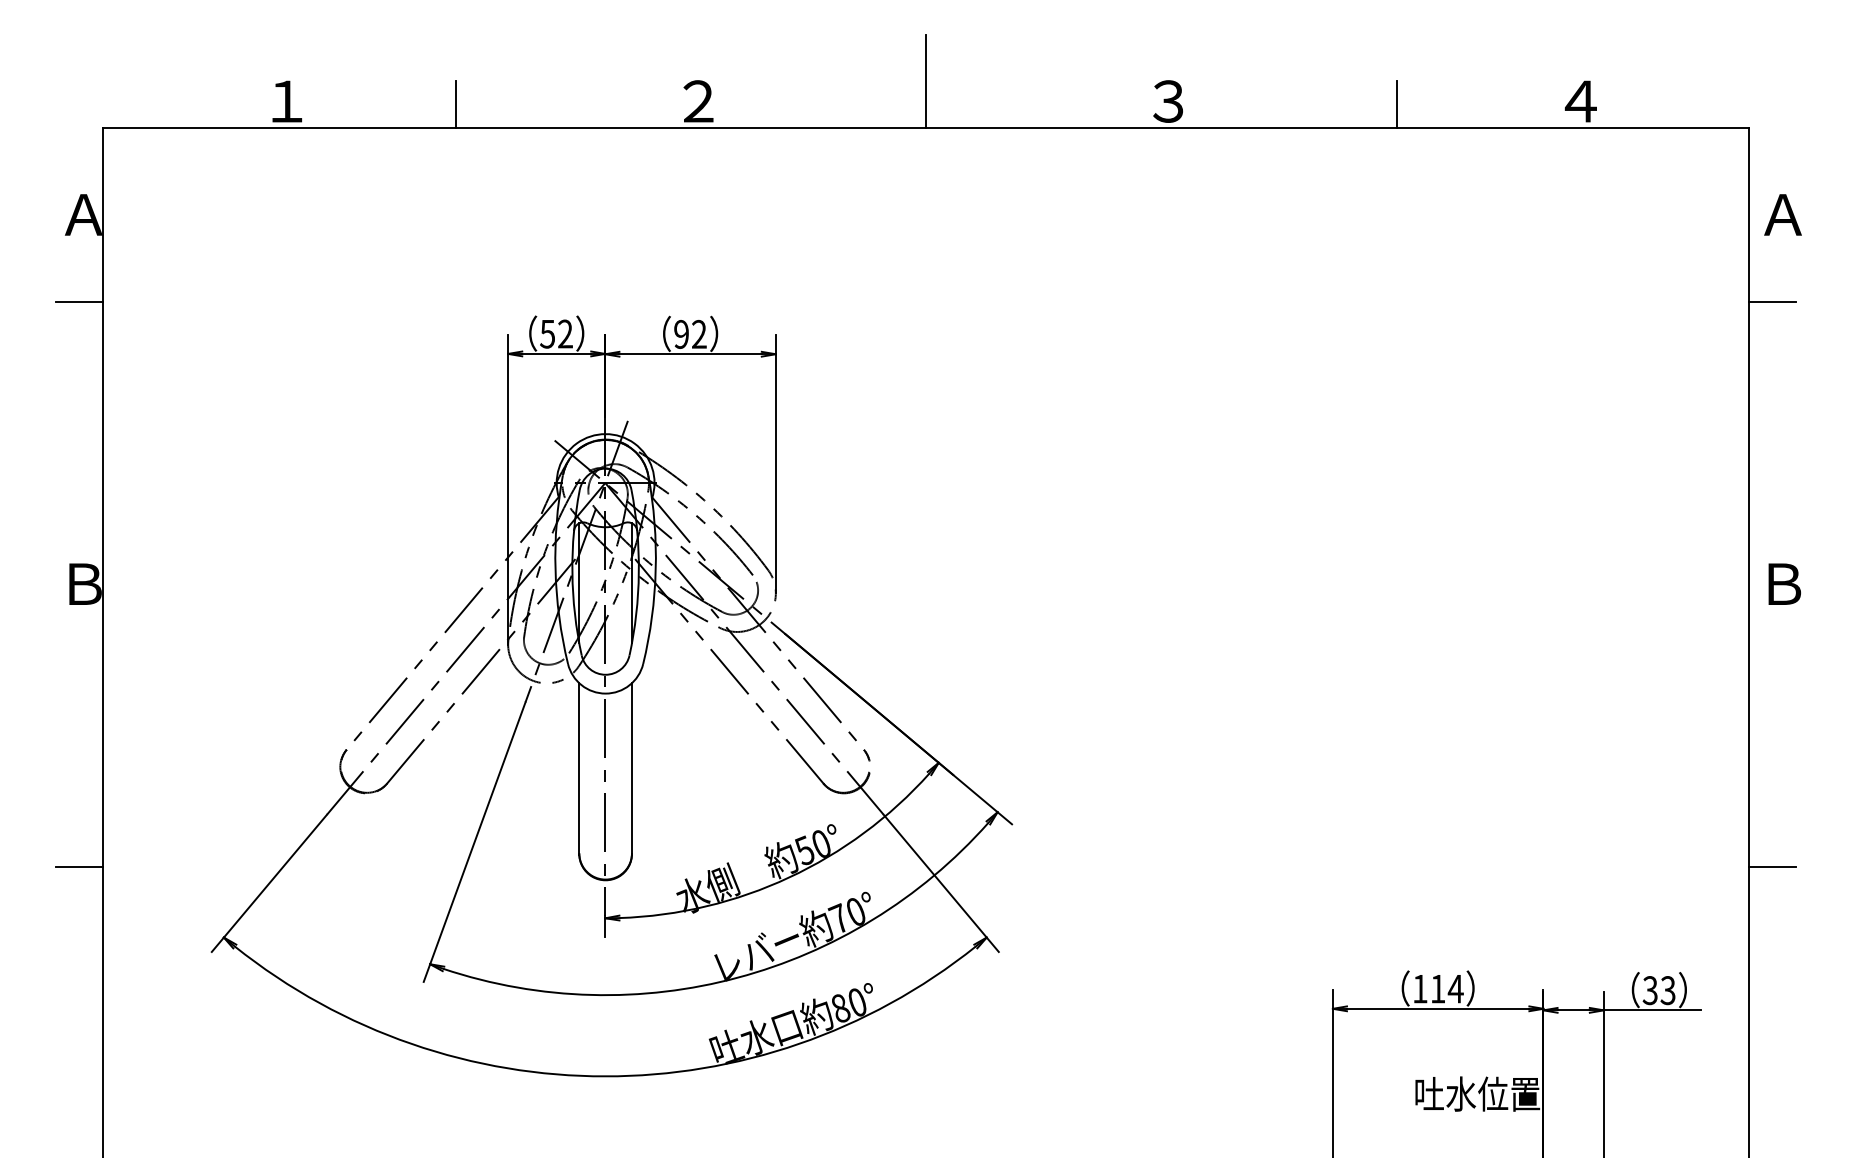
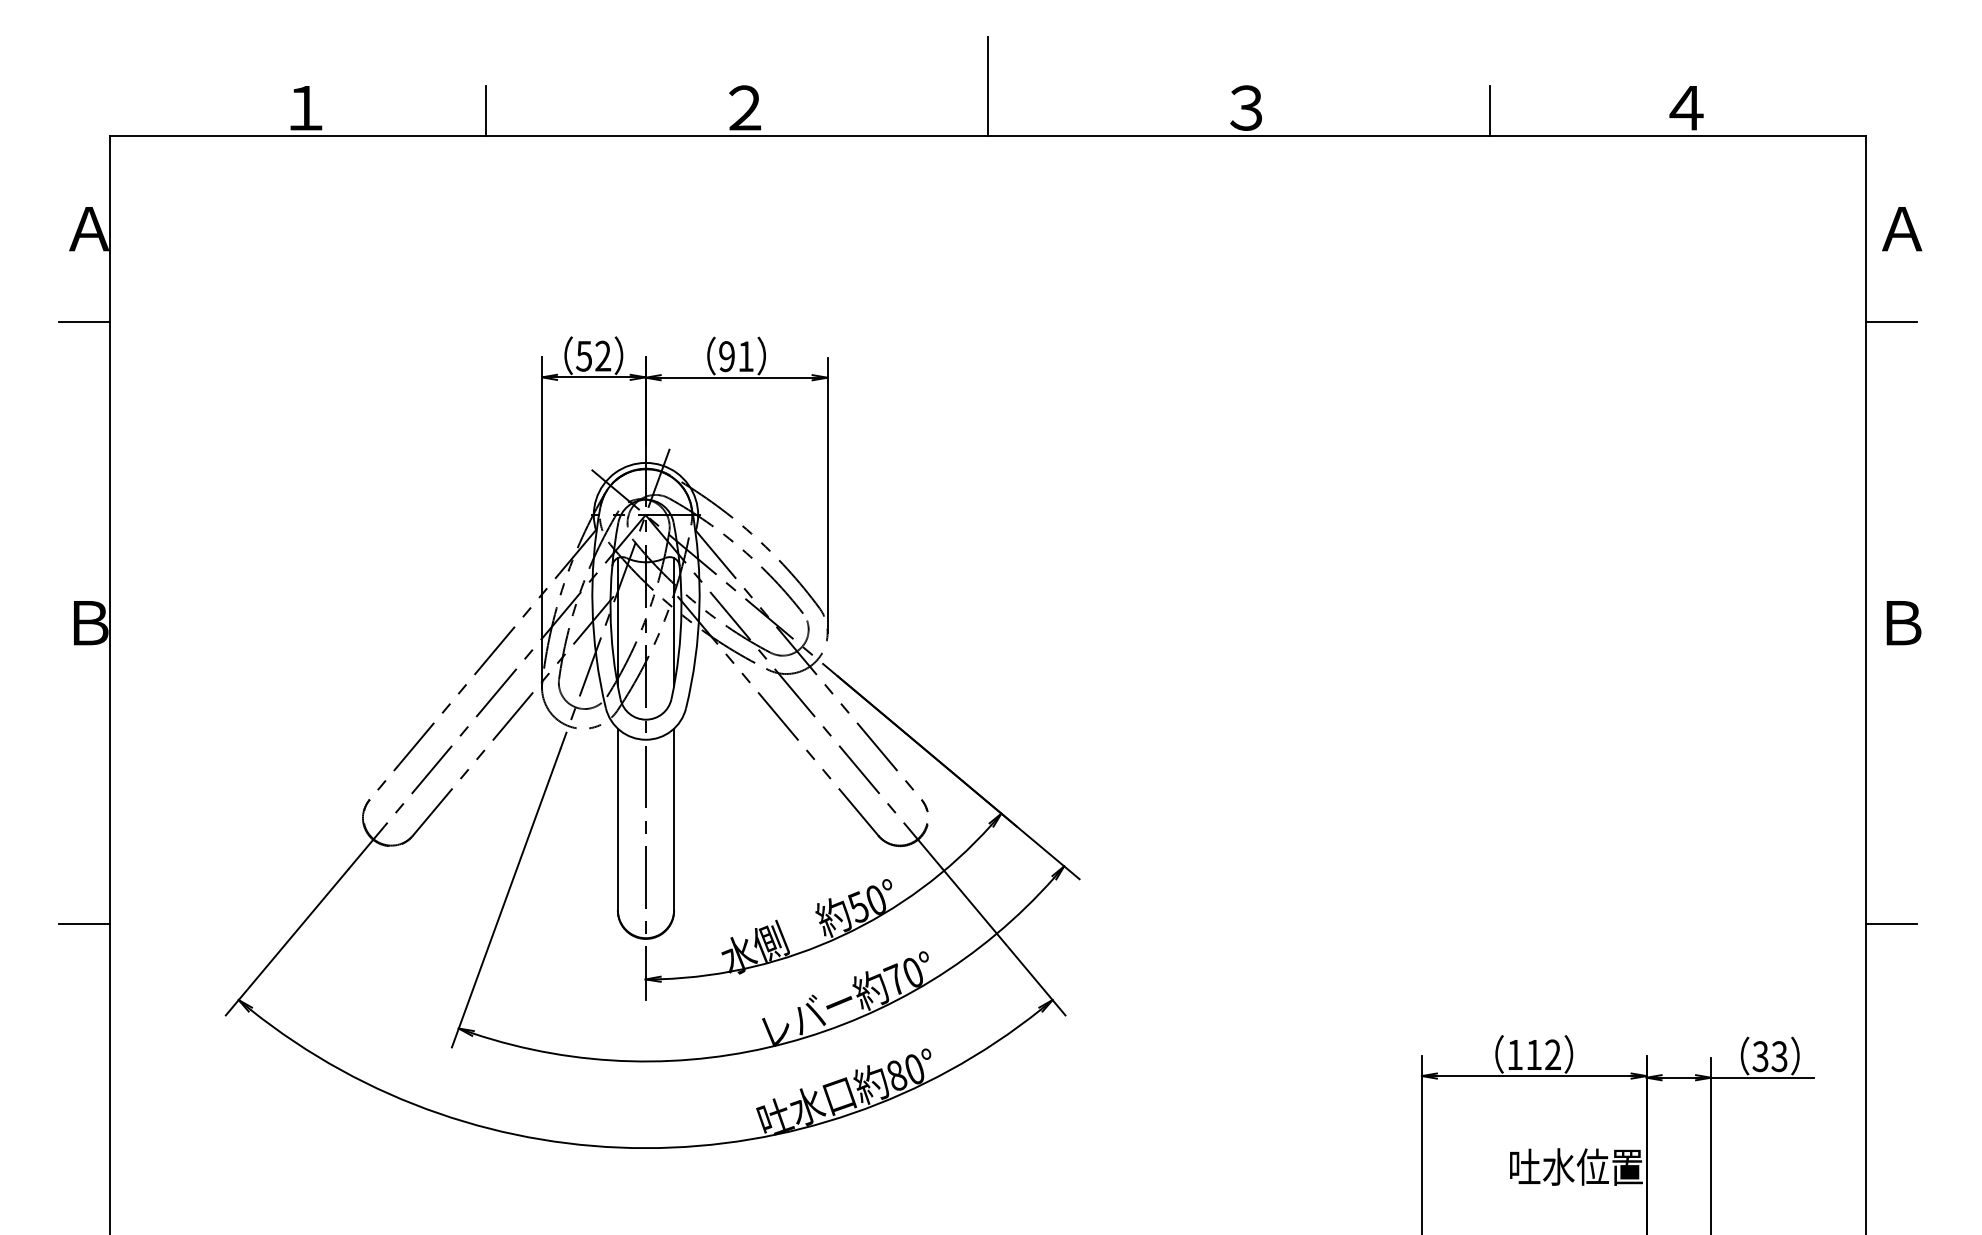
text: (698, 334) -> (745, 356), 92 -> 91
text: (1455, 988) -> (1552, 1054), 114 -> 112

